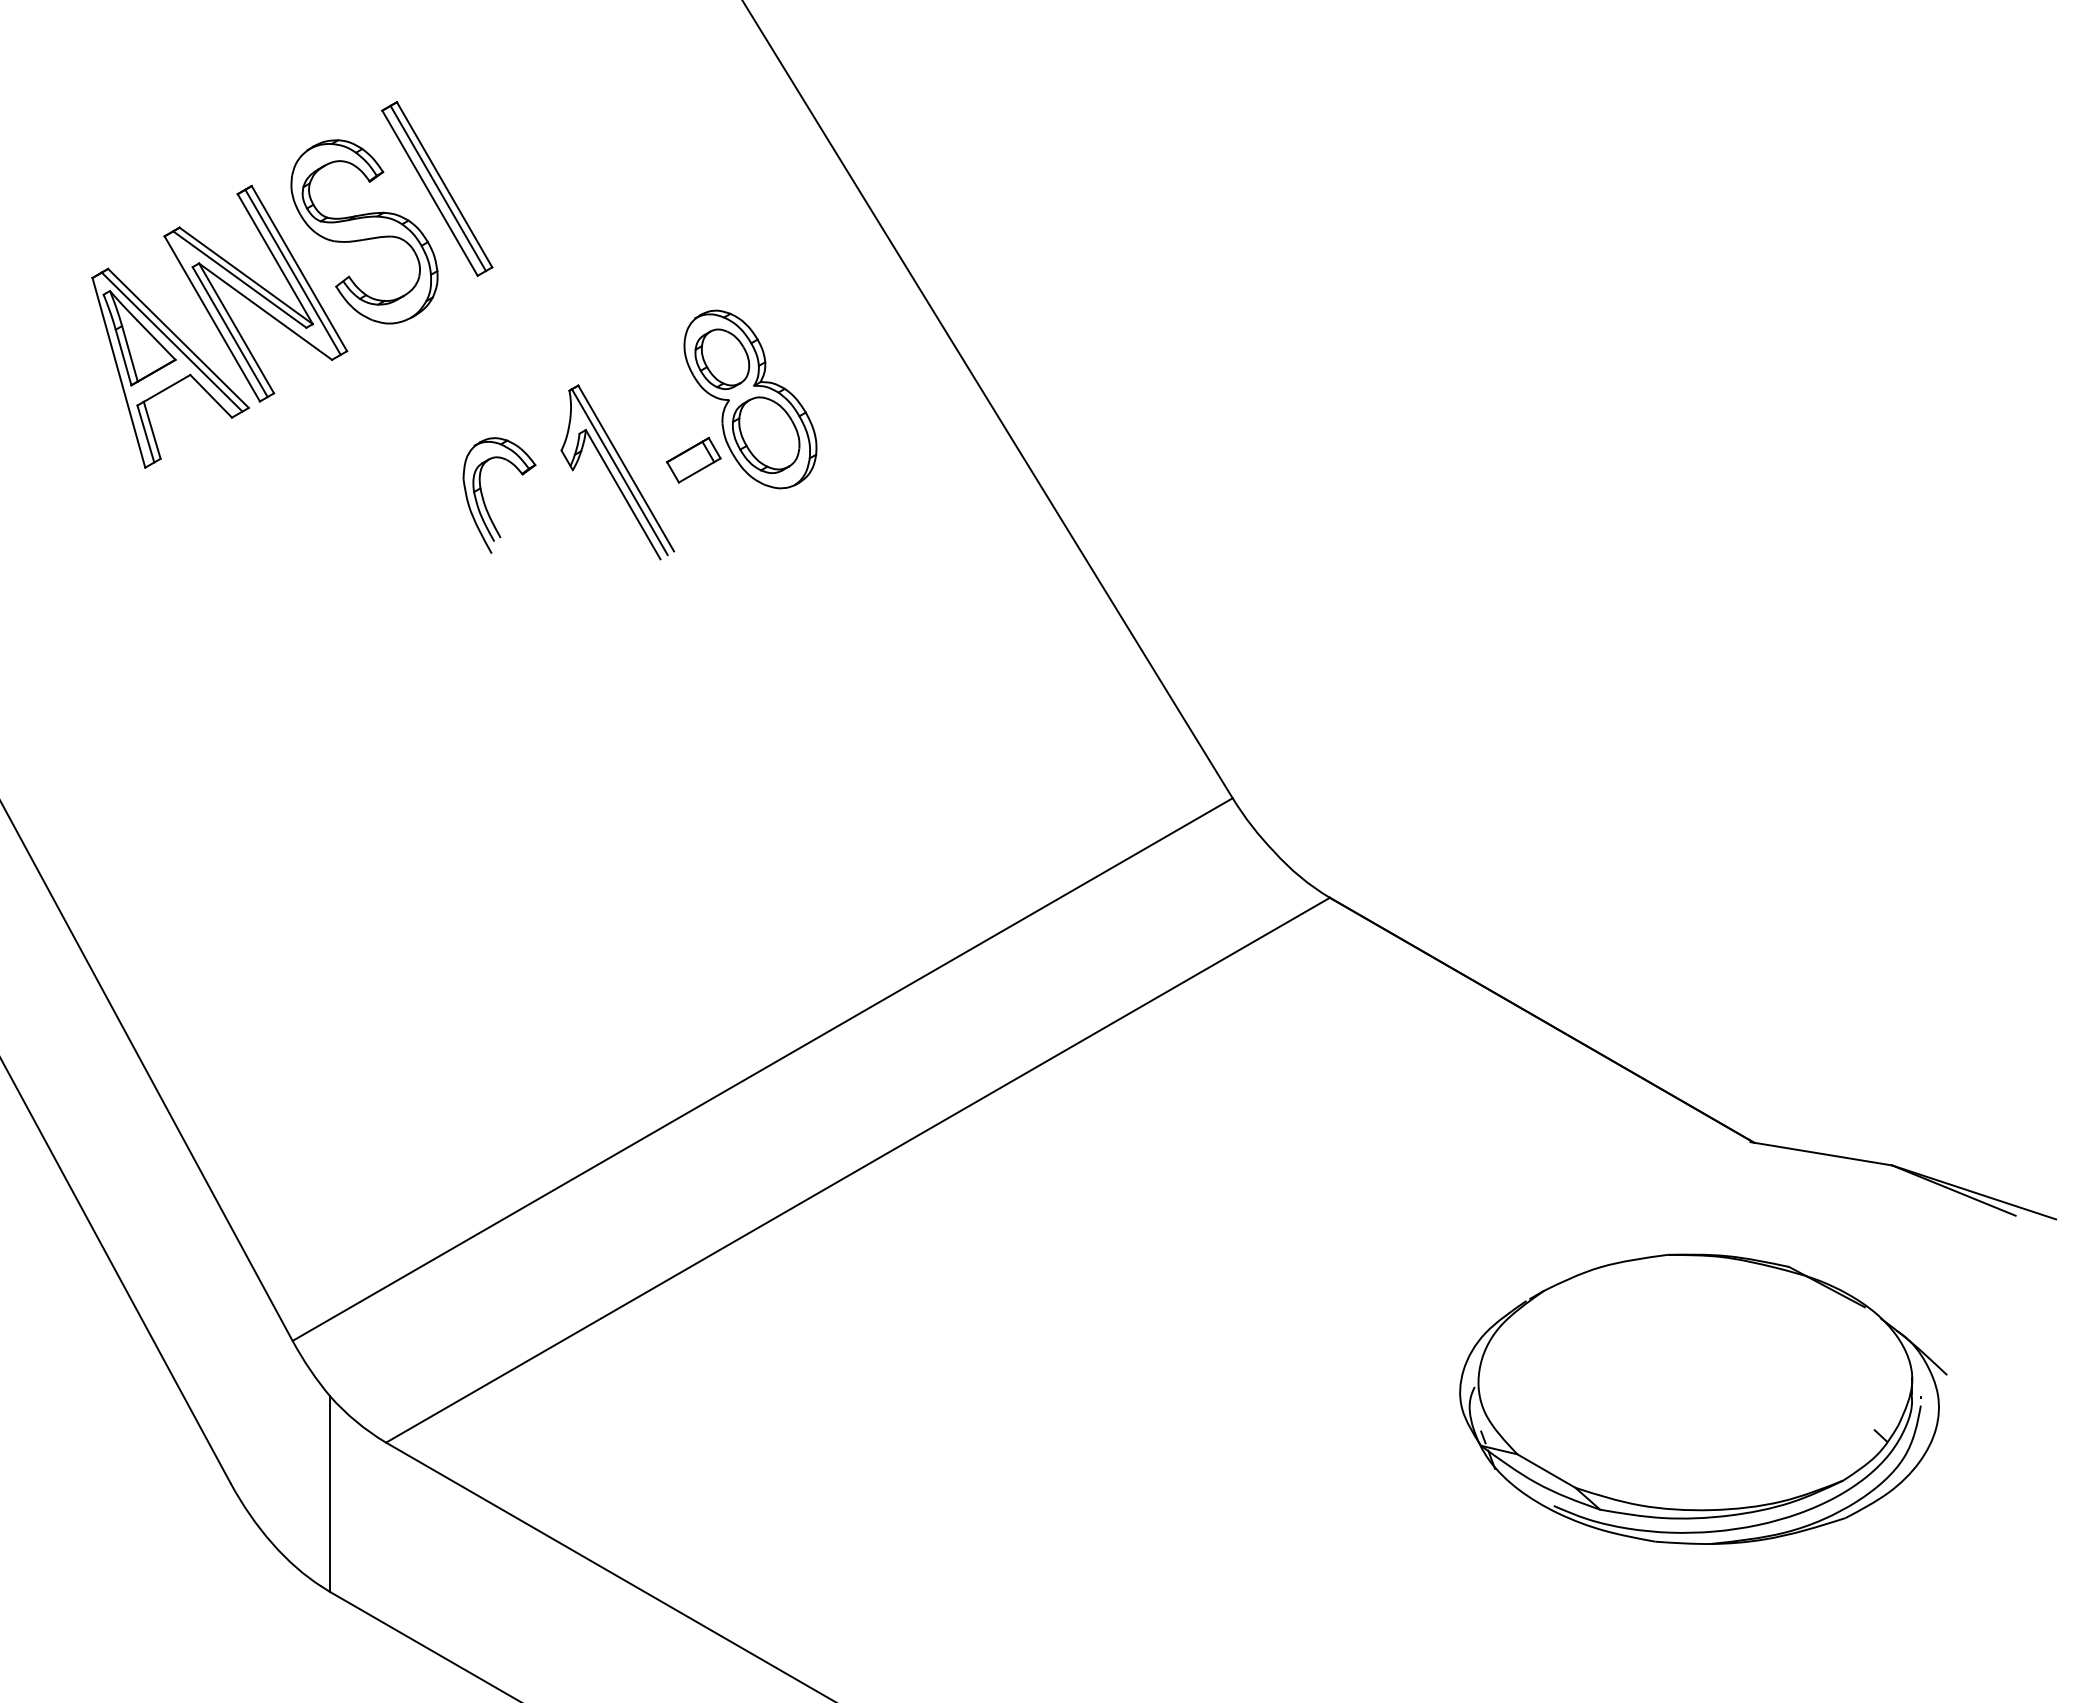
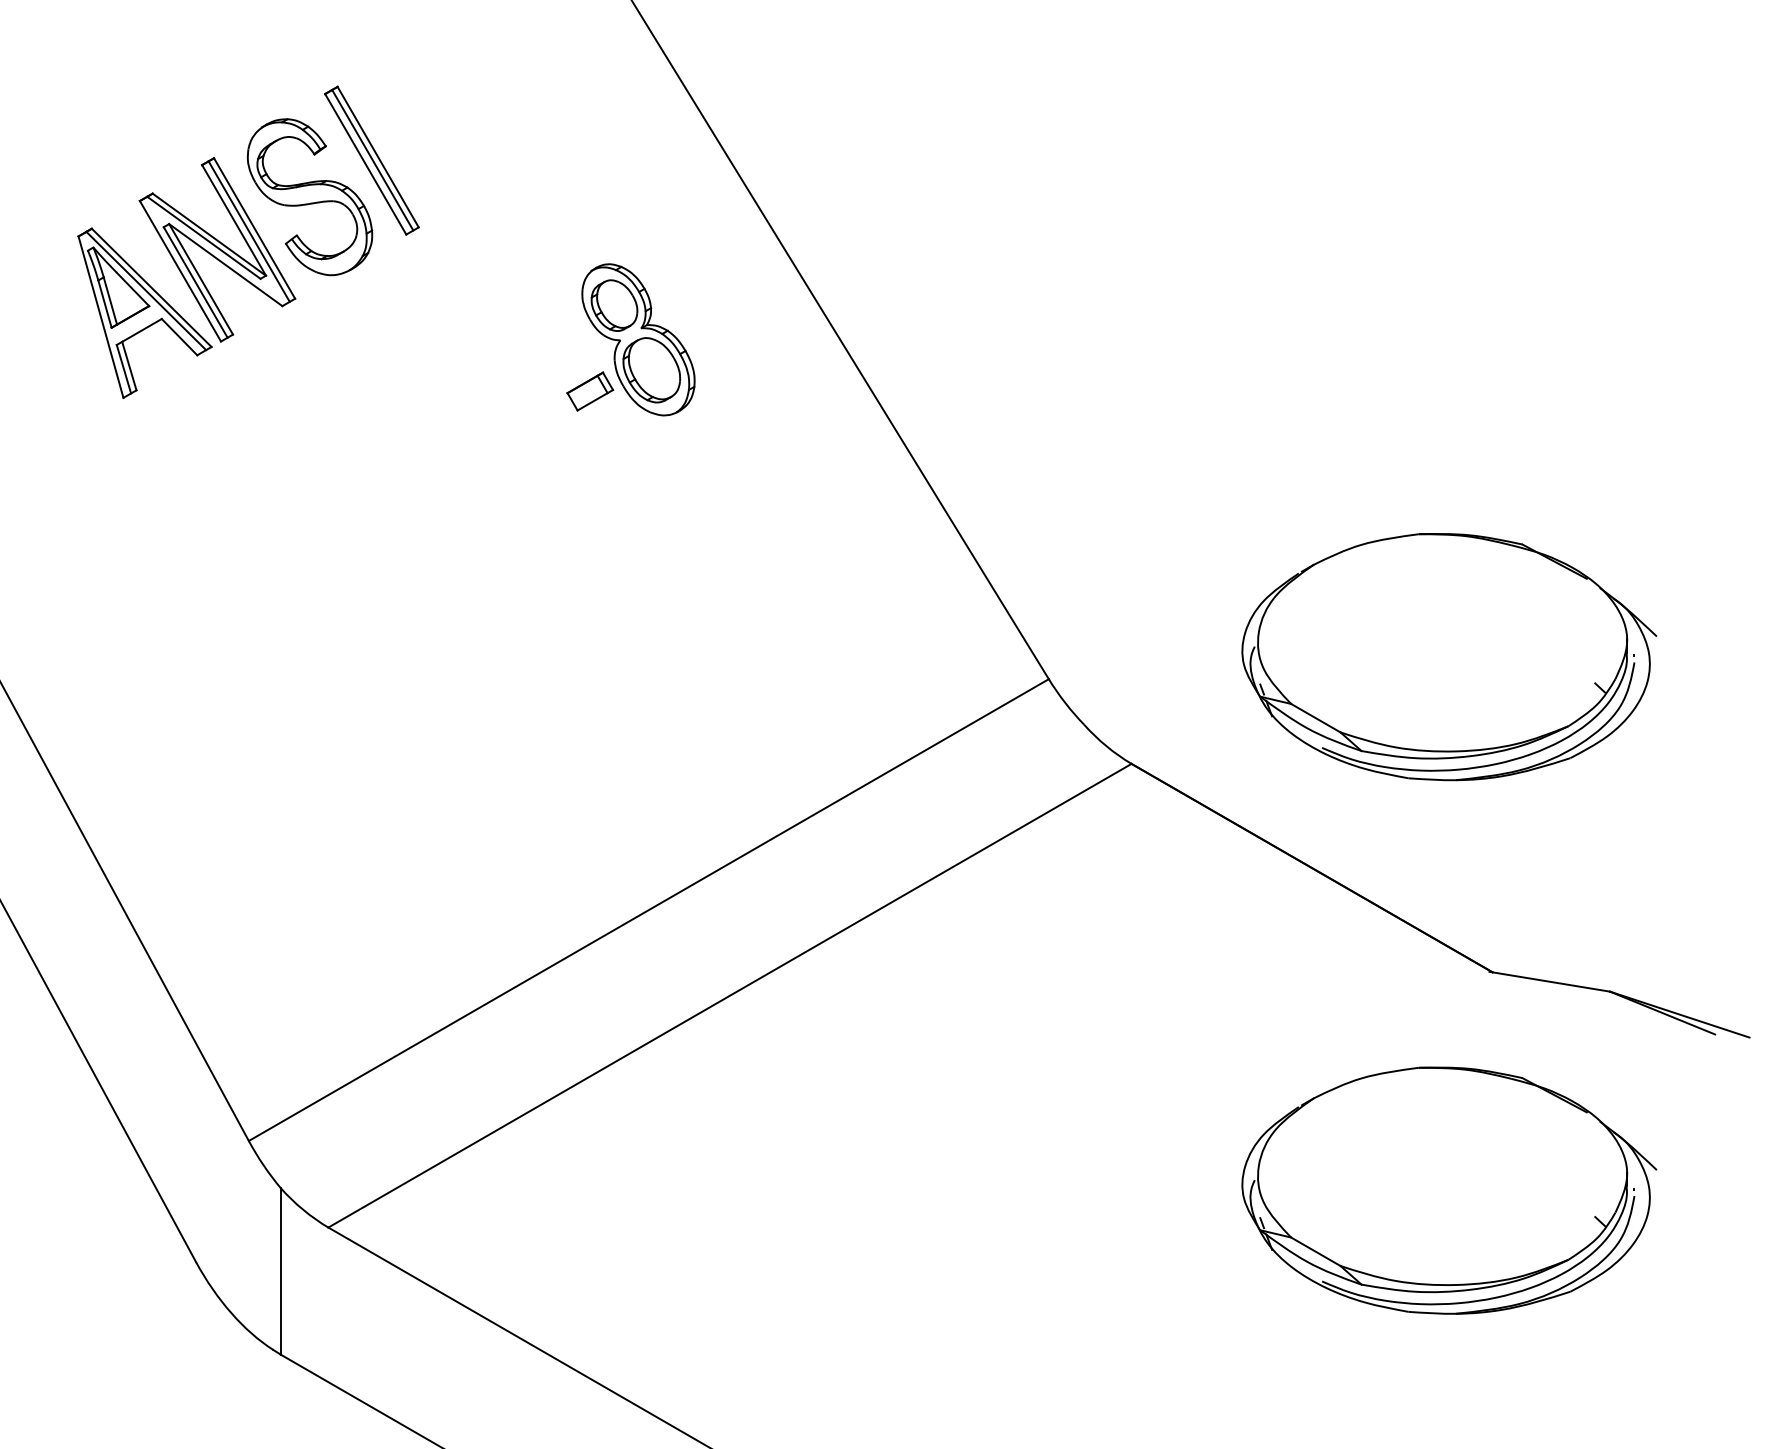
part: (617, 472) -> (525, 401), removed
part: (484, 499) -> (412, 424), removed
part: (1703, 771) -> (1449, 656), added

